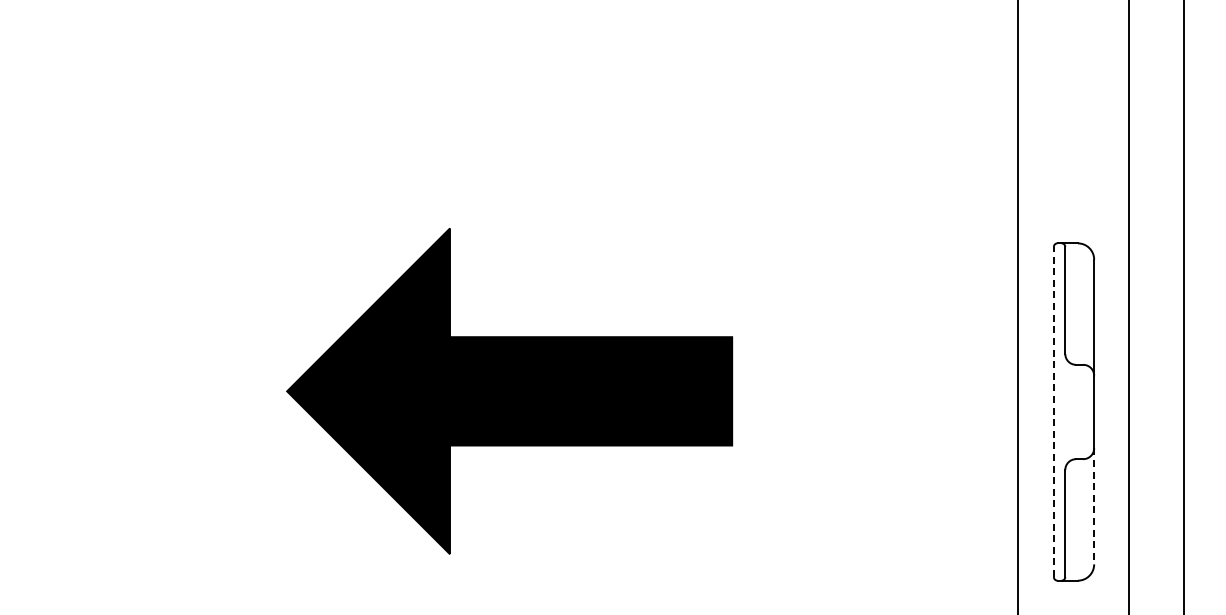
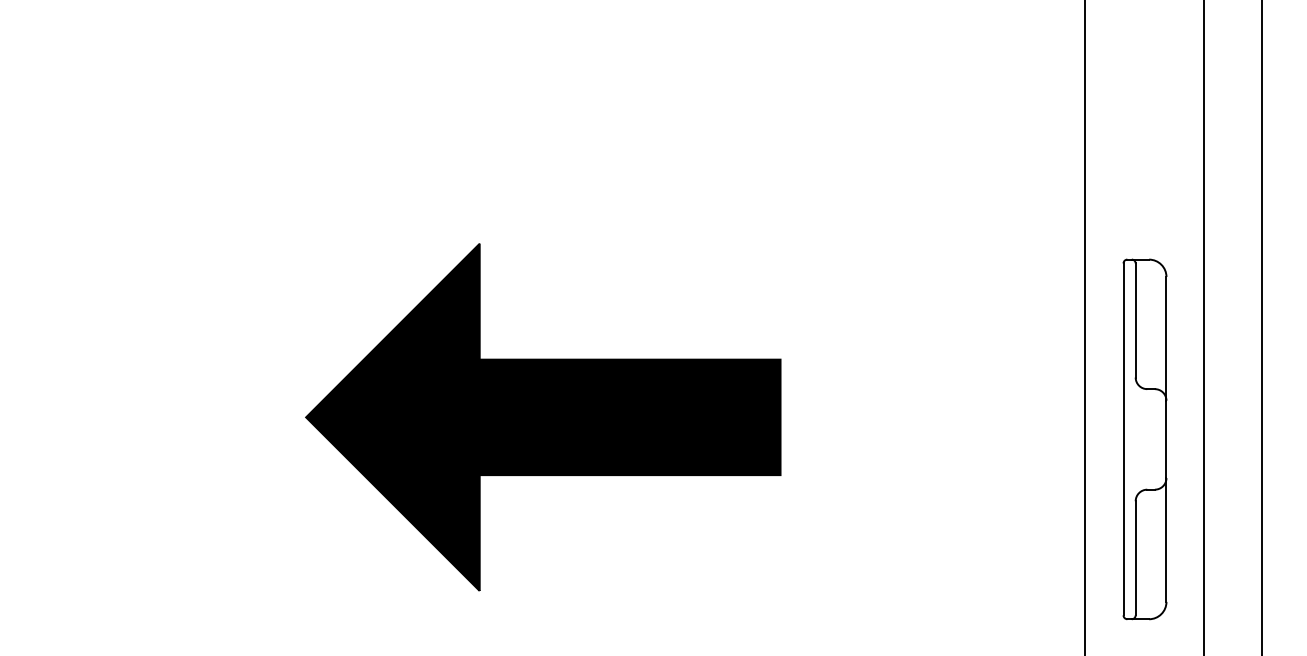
line: (1053, 411) -> (1123, 438), dashed -> solid
line: (1094, 506) -> (1166, 540), dashed -> solid

